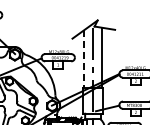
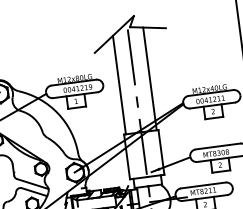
line: (84, 58) -> (119, 84), dashed -> solid

